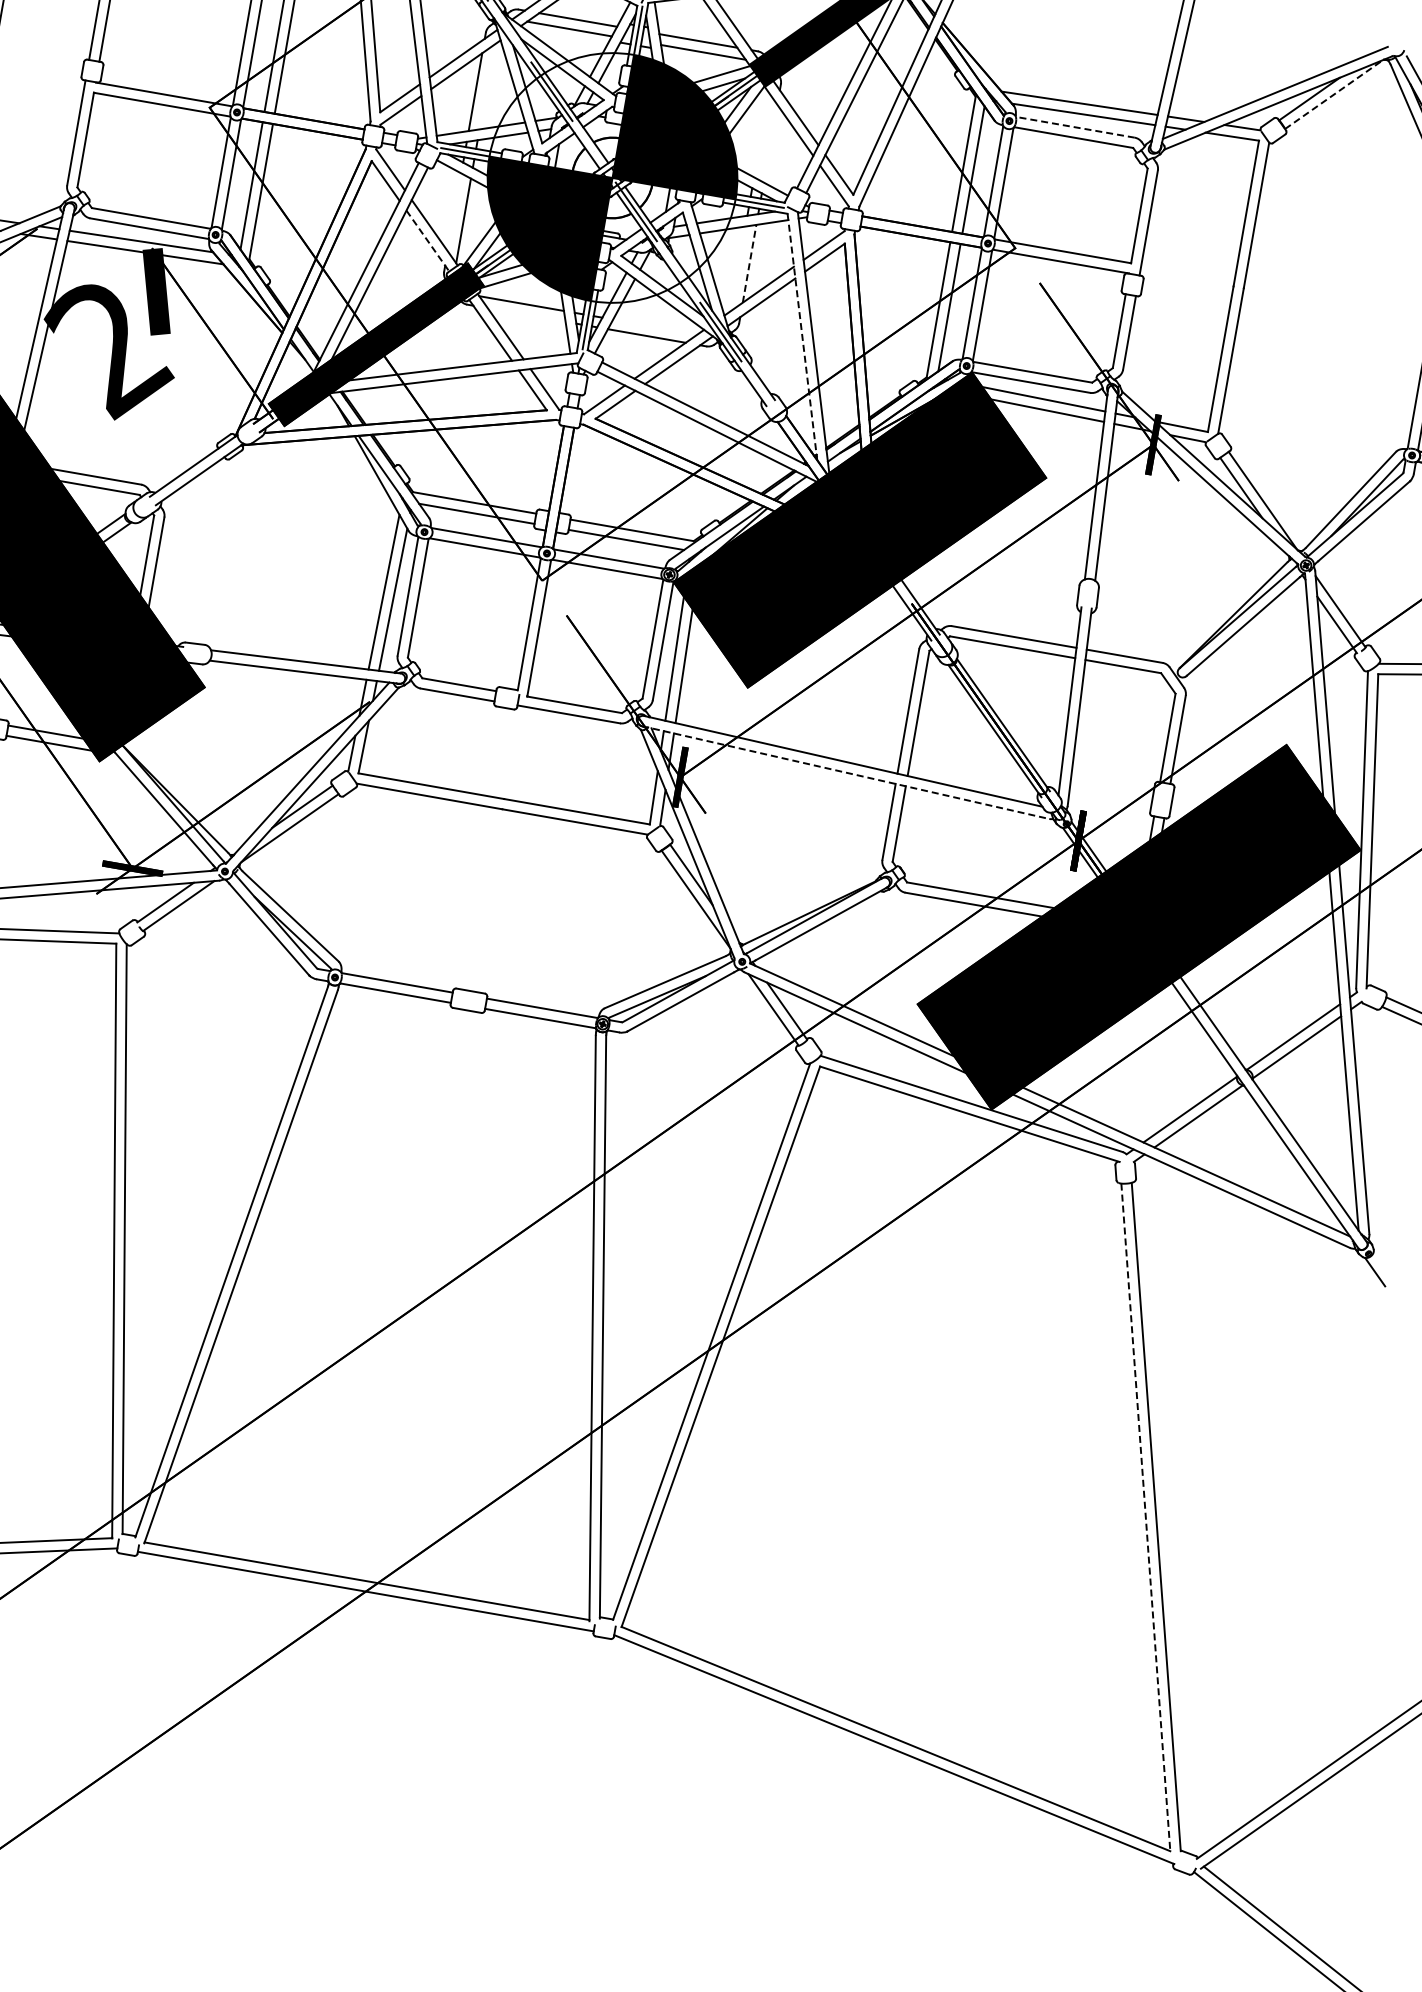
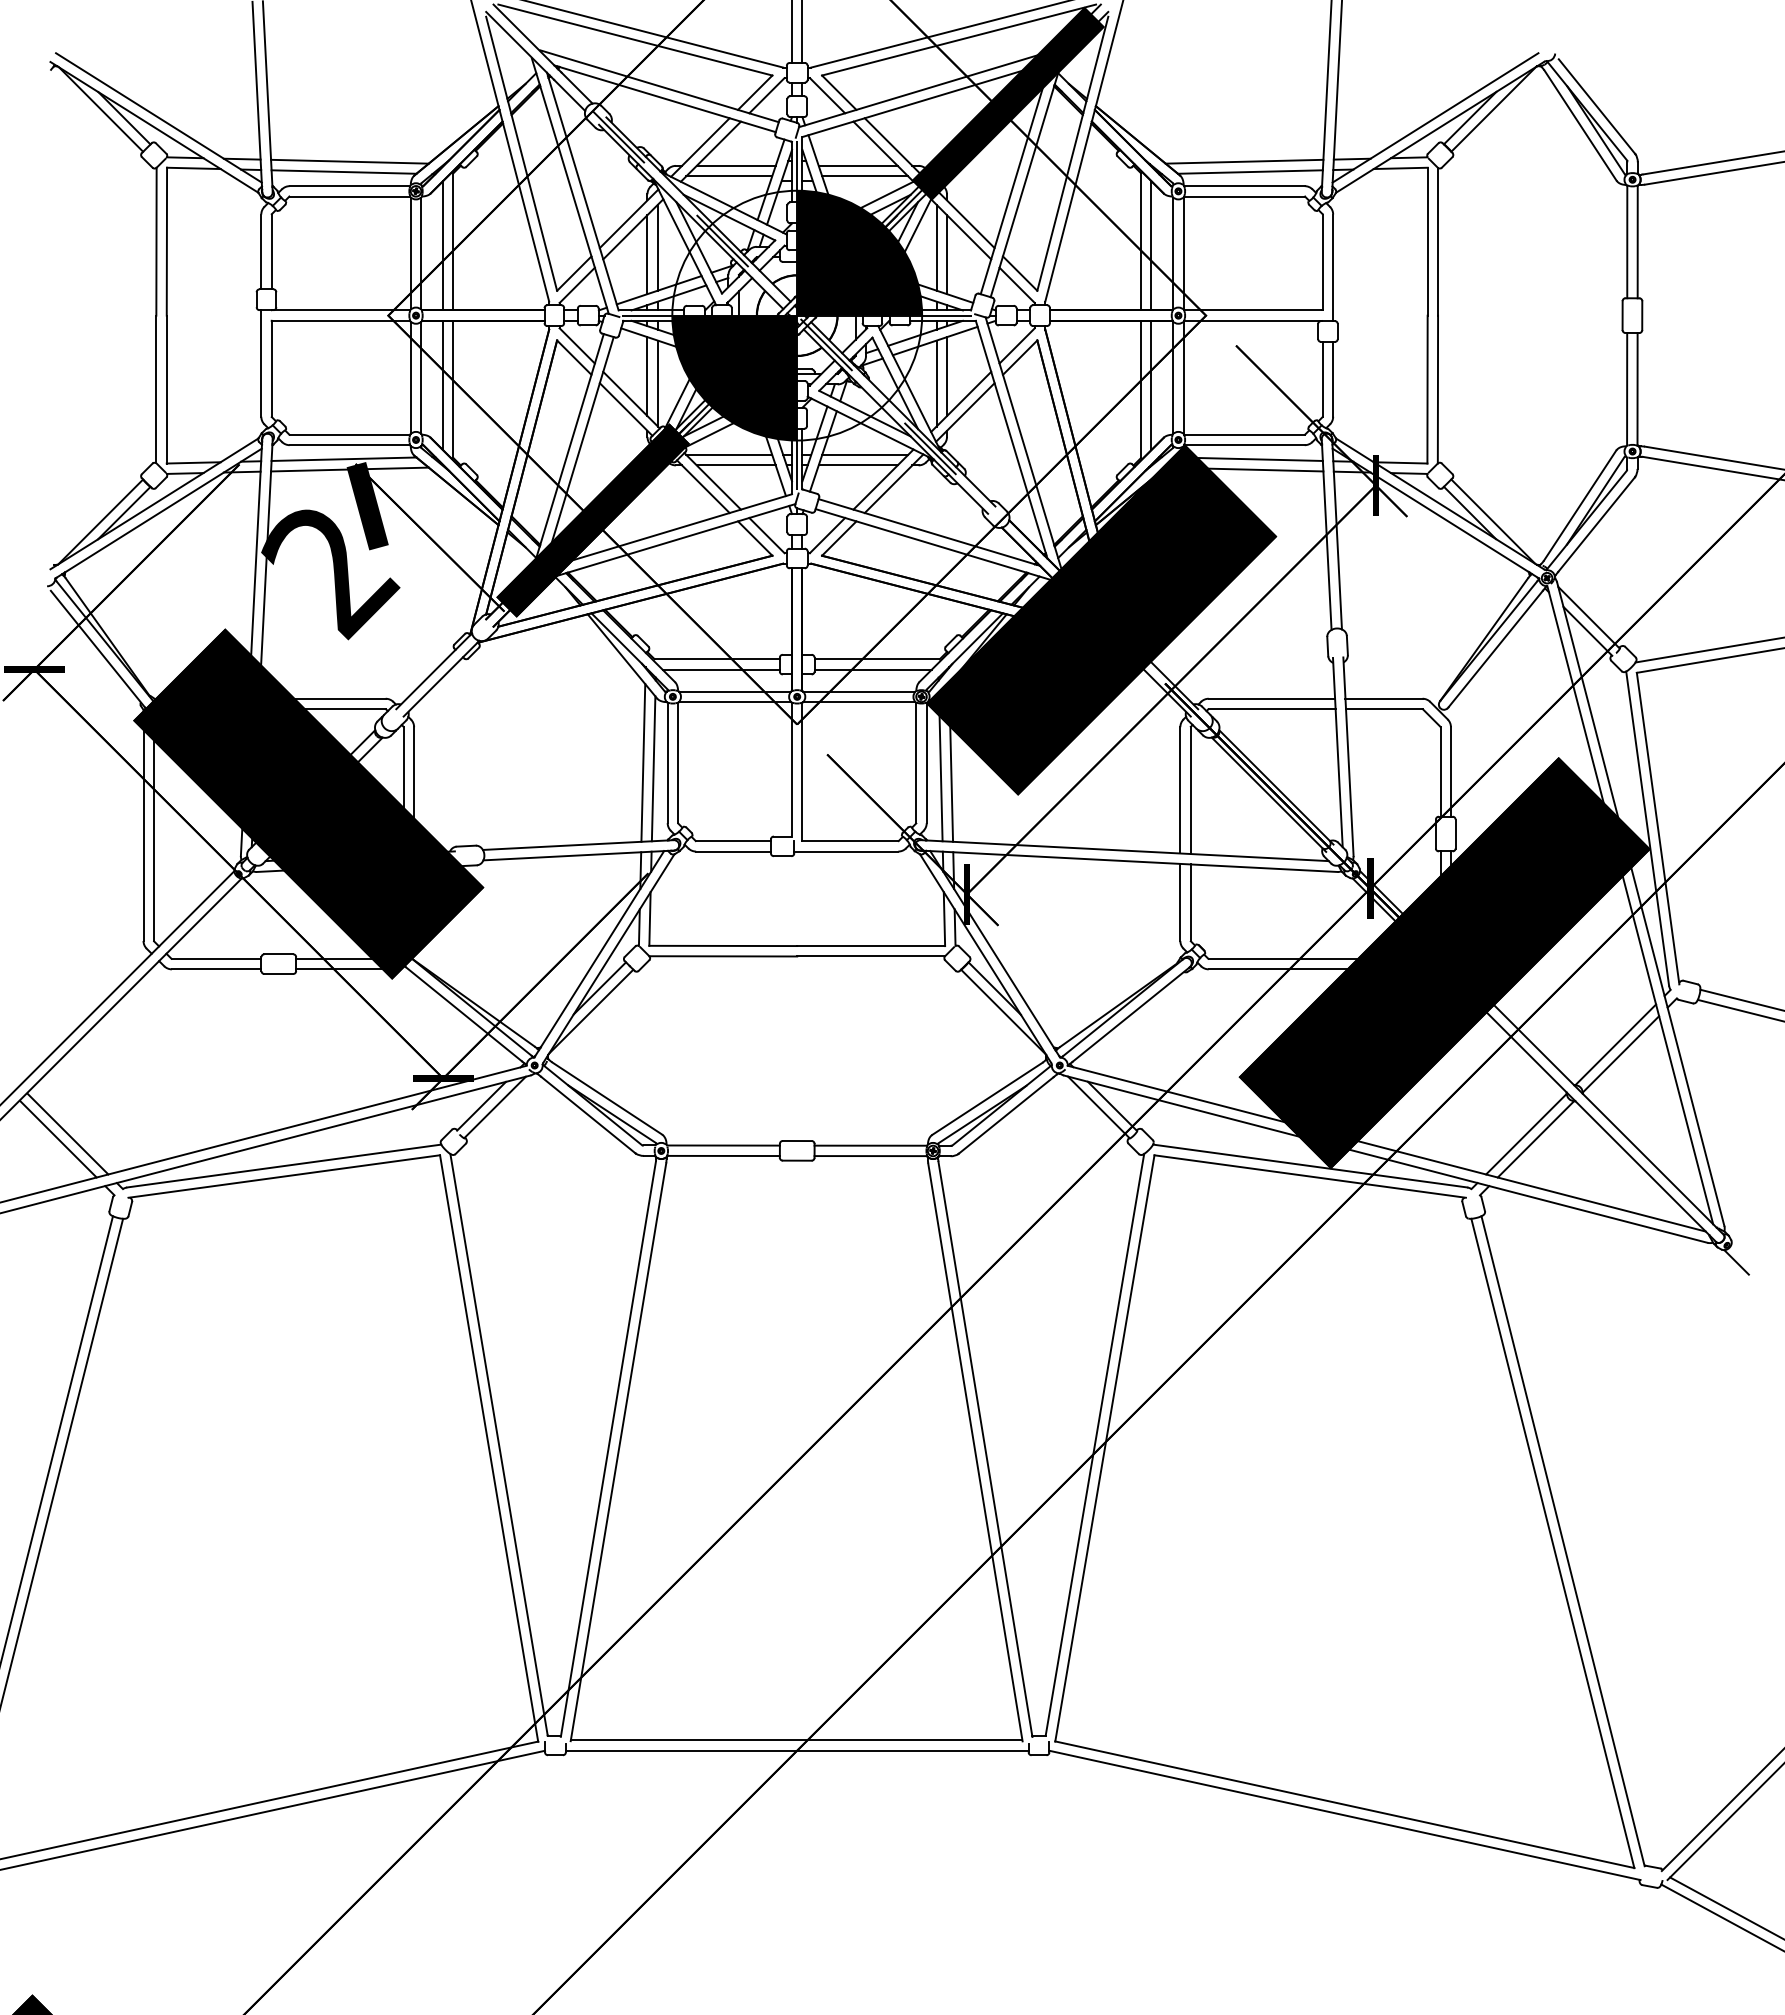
line: (486, 86) -> (657, 247), added
line: (1333, 94) -> (1493, 109), dashed -> solid
line: (1075, 127) -> (1244, 186), dashed -> solid
line: (761, 134) -> (936, 247), added
line: (770, 143) -> (946, 254), added
line: (454, 212) -> (647, 376), added
line: (428, 241) -> (626, 409), dashed -> solid
line: (749, 263) -> (946, 376), dashed -> solid
line: (738, 268) -> (936, 383), added
line: (525, 315) -> (735, 465), added
line: (655, 327) -> (865, 455), added
line: (802, 337) -> (1011, 440), dashed -> solid
line: (846, 772) -> (1129, 861), dashed -> solid
line: (1145, 1517) -> (1552, 1543), dashed -> solid

